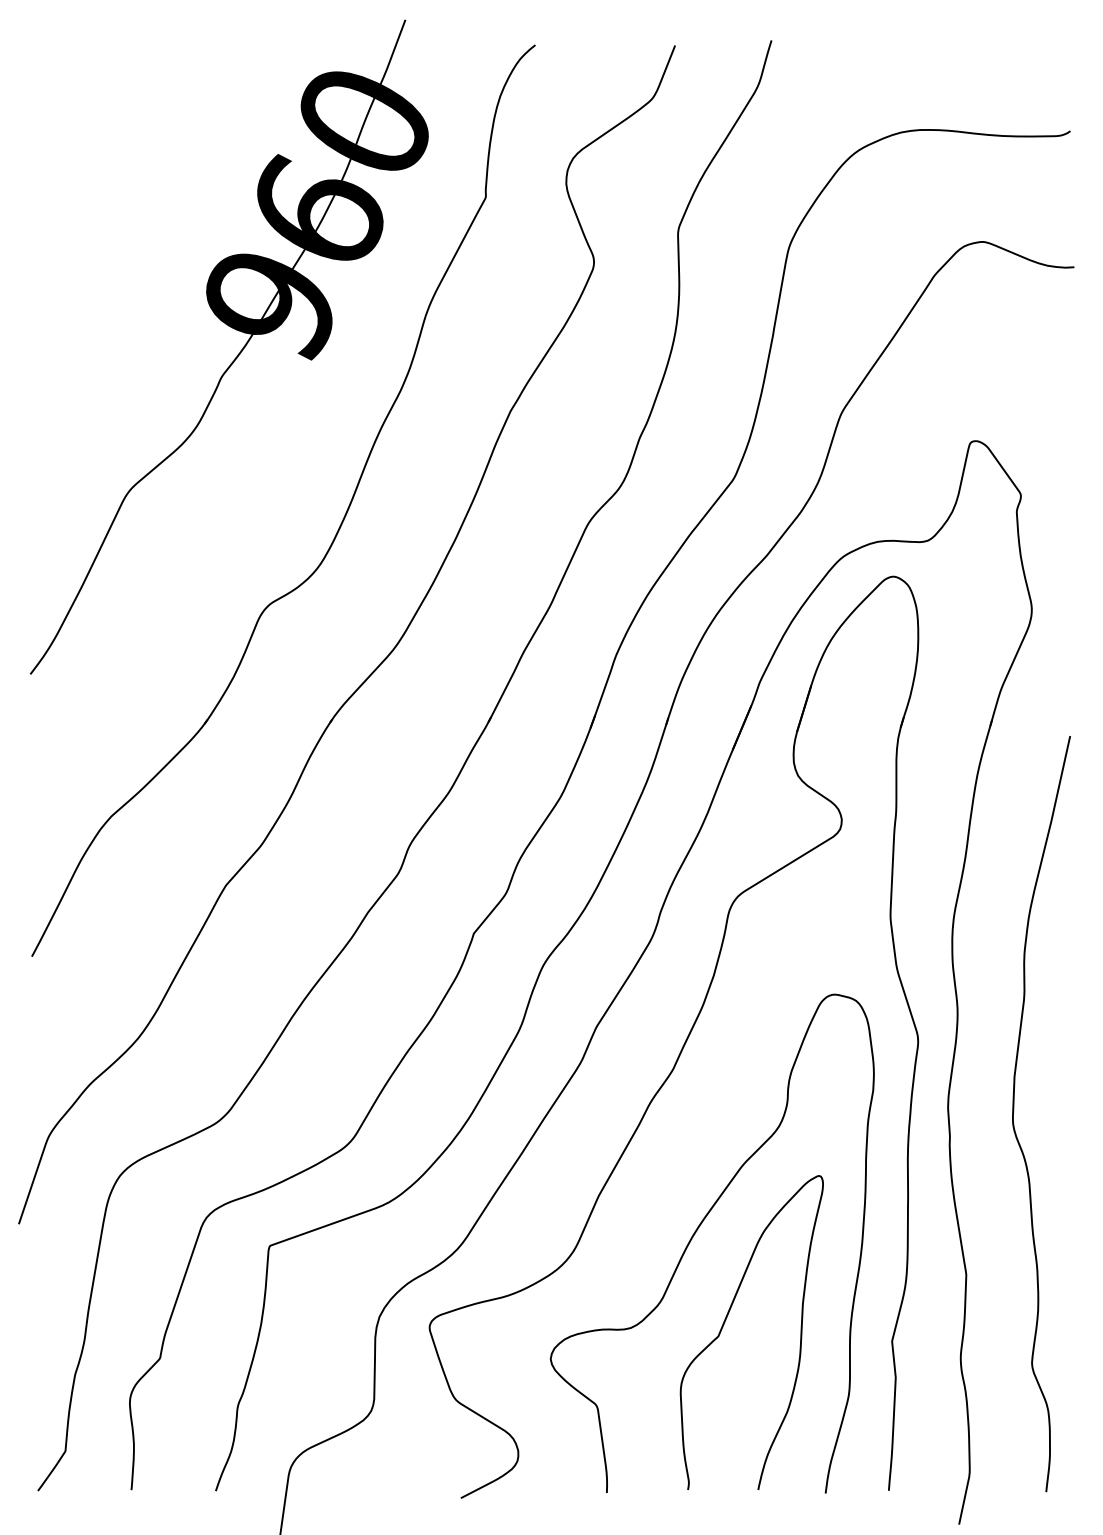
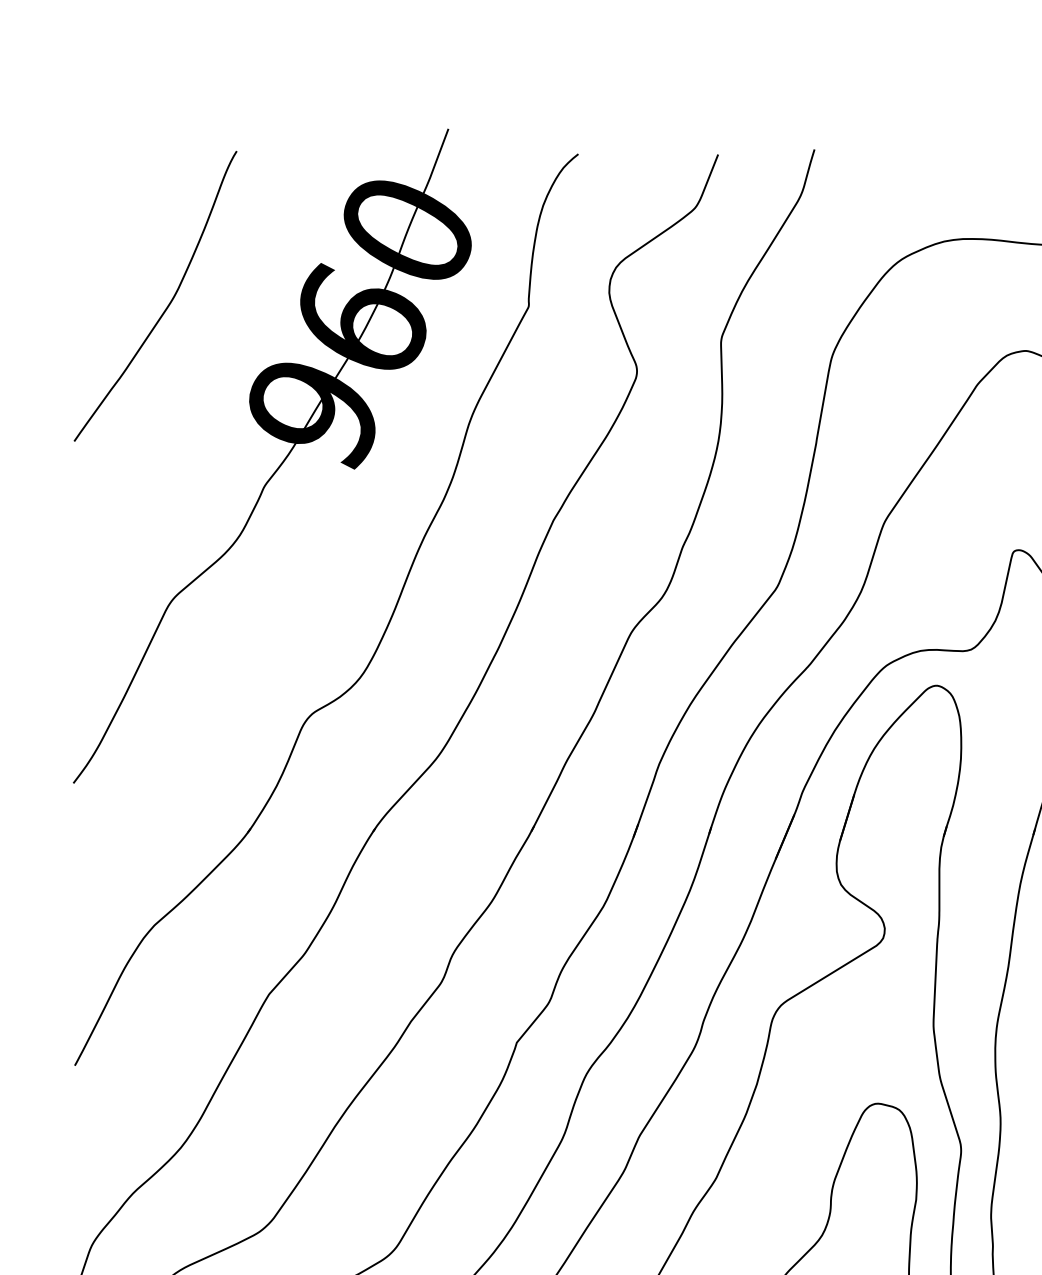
curve: (125, 194) -> (168, 303), added

